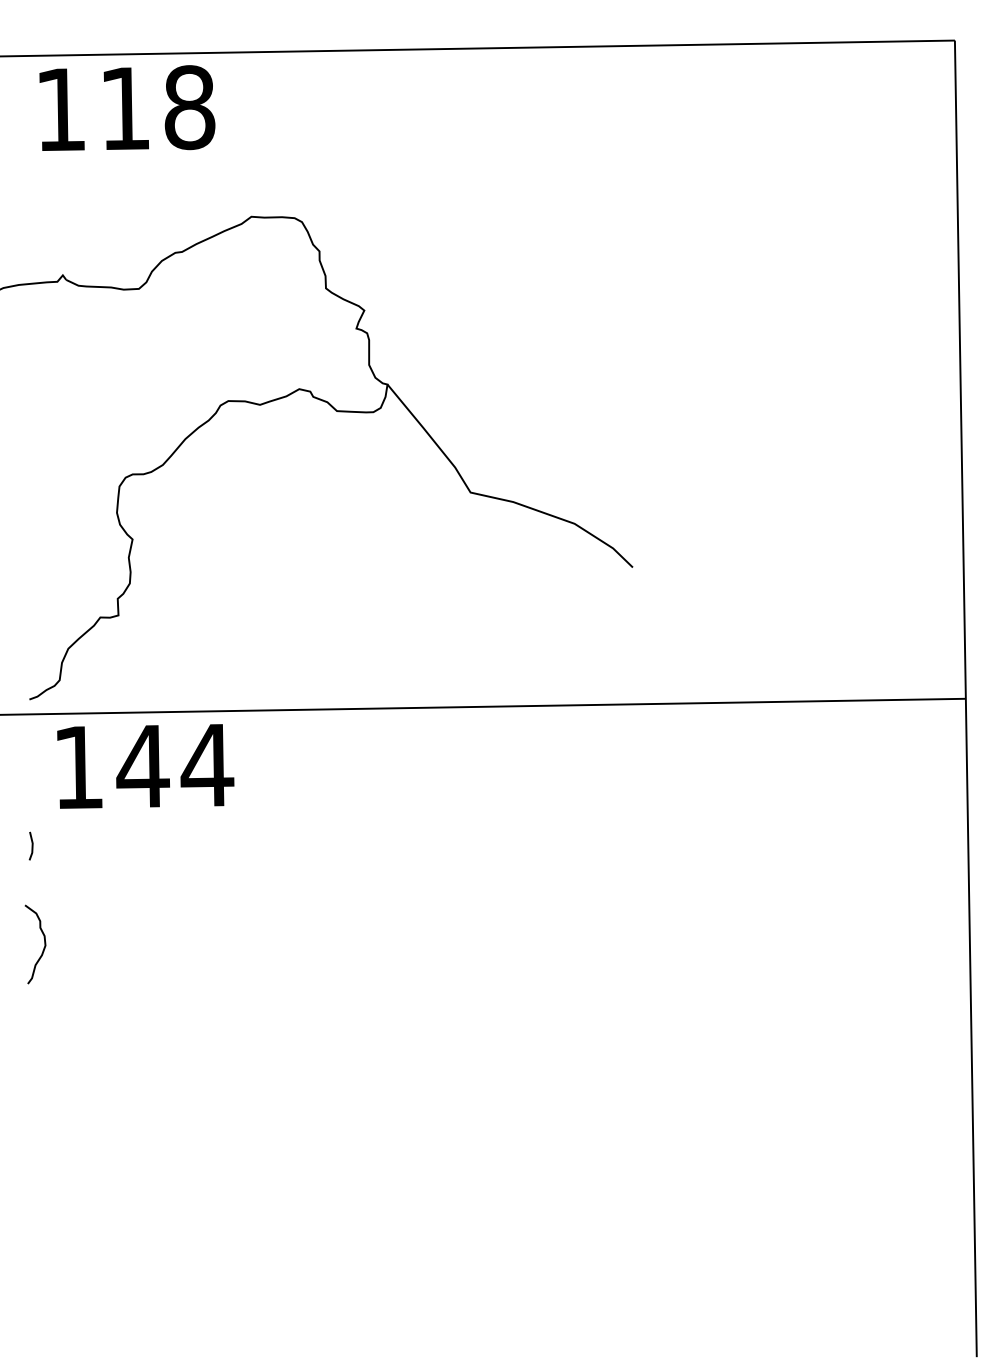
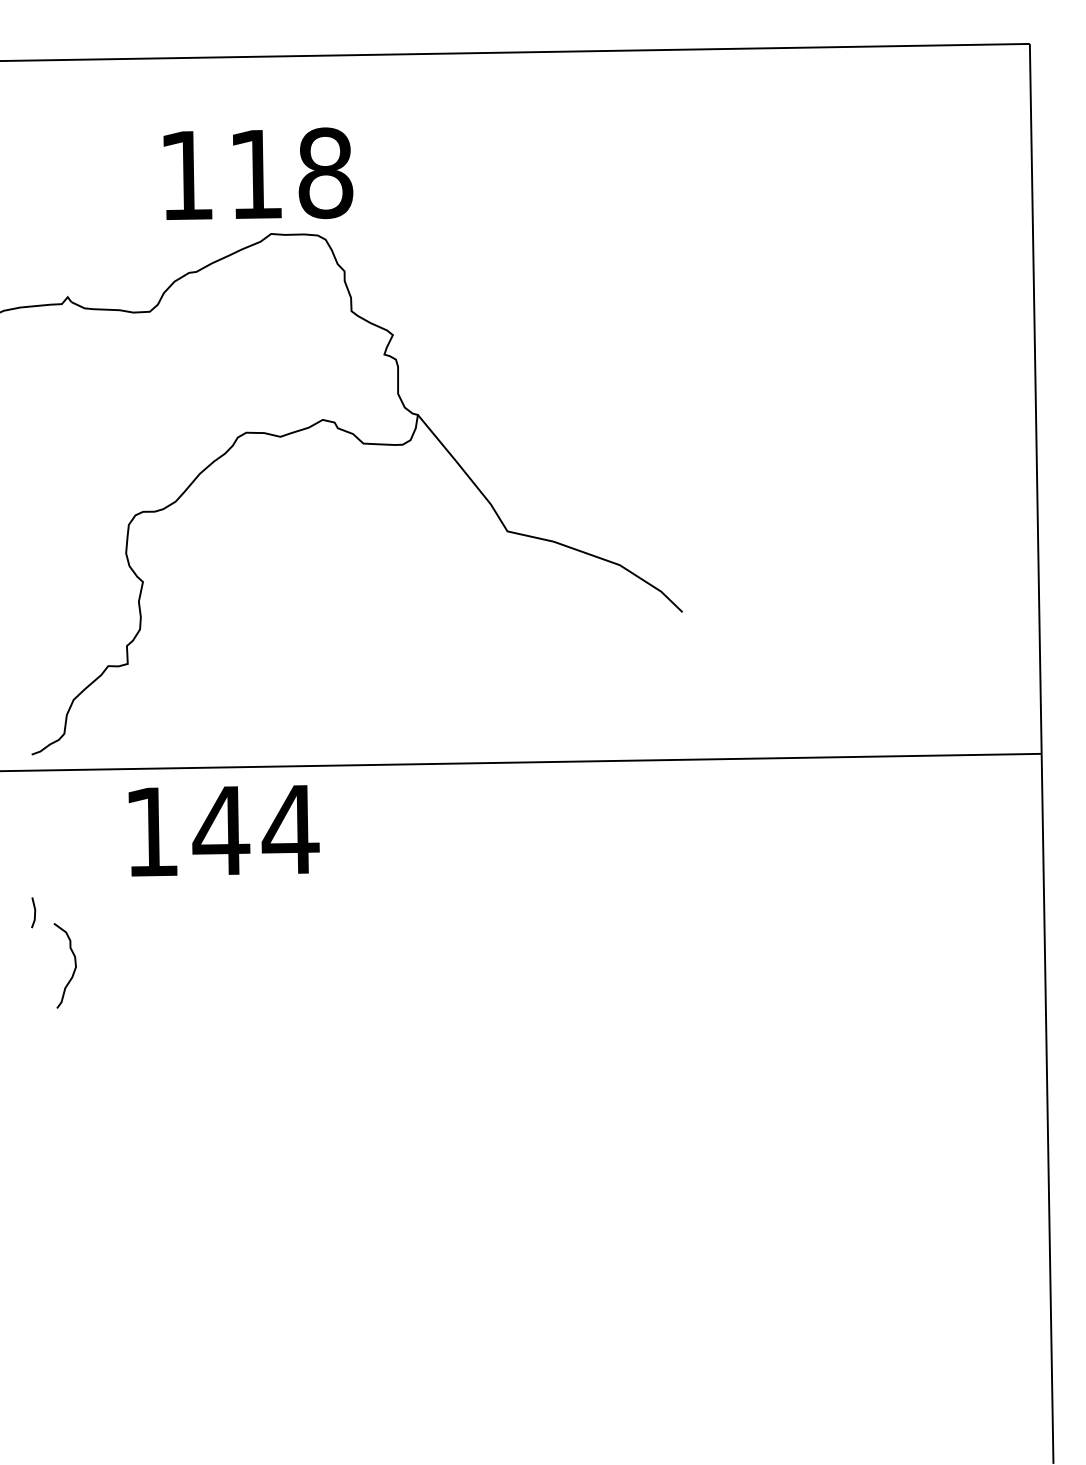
text: (127, 107) -> (258, 173), moved
text: (145, 766) -> (223, 830), moved
curve: (44, 943) -> (74, 964), moved

